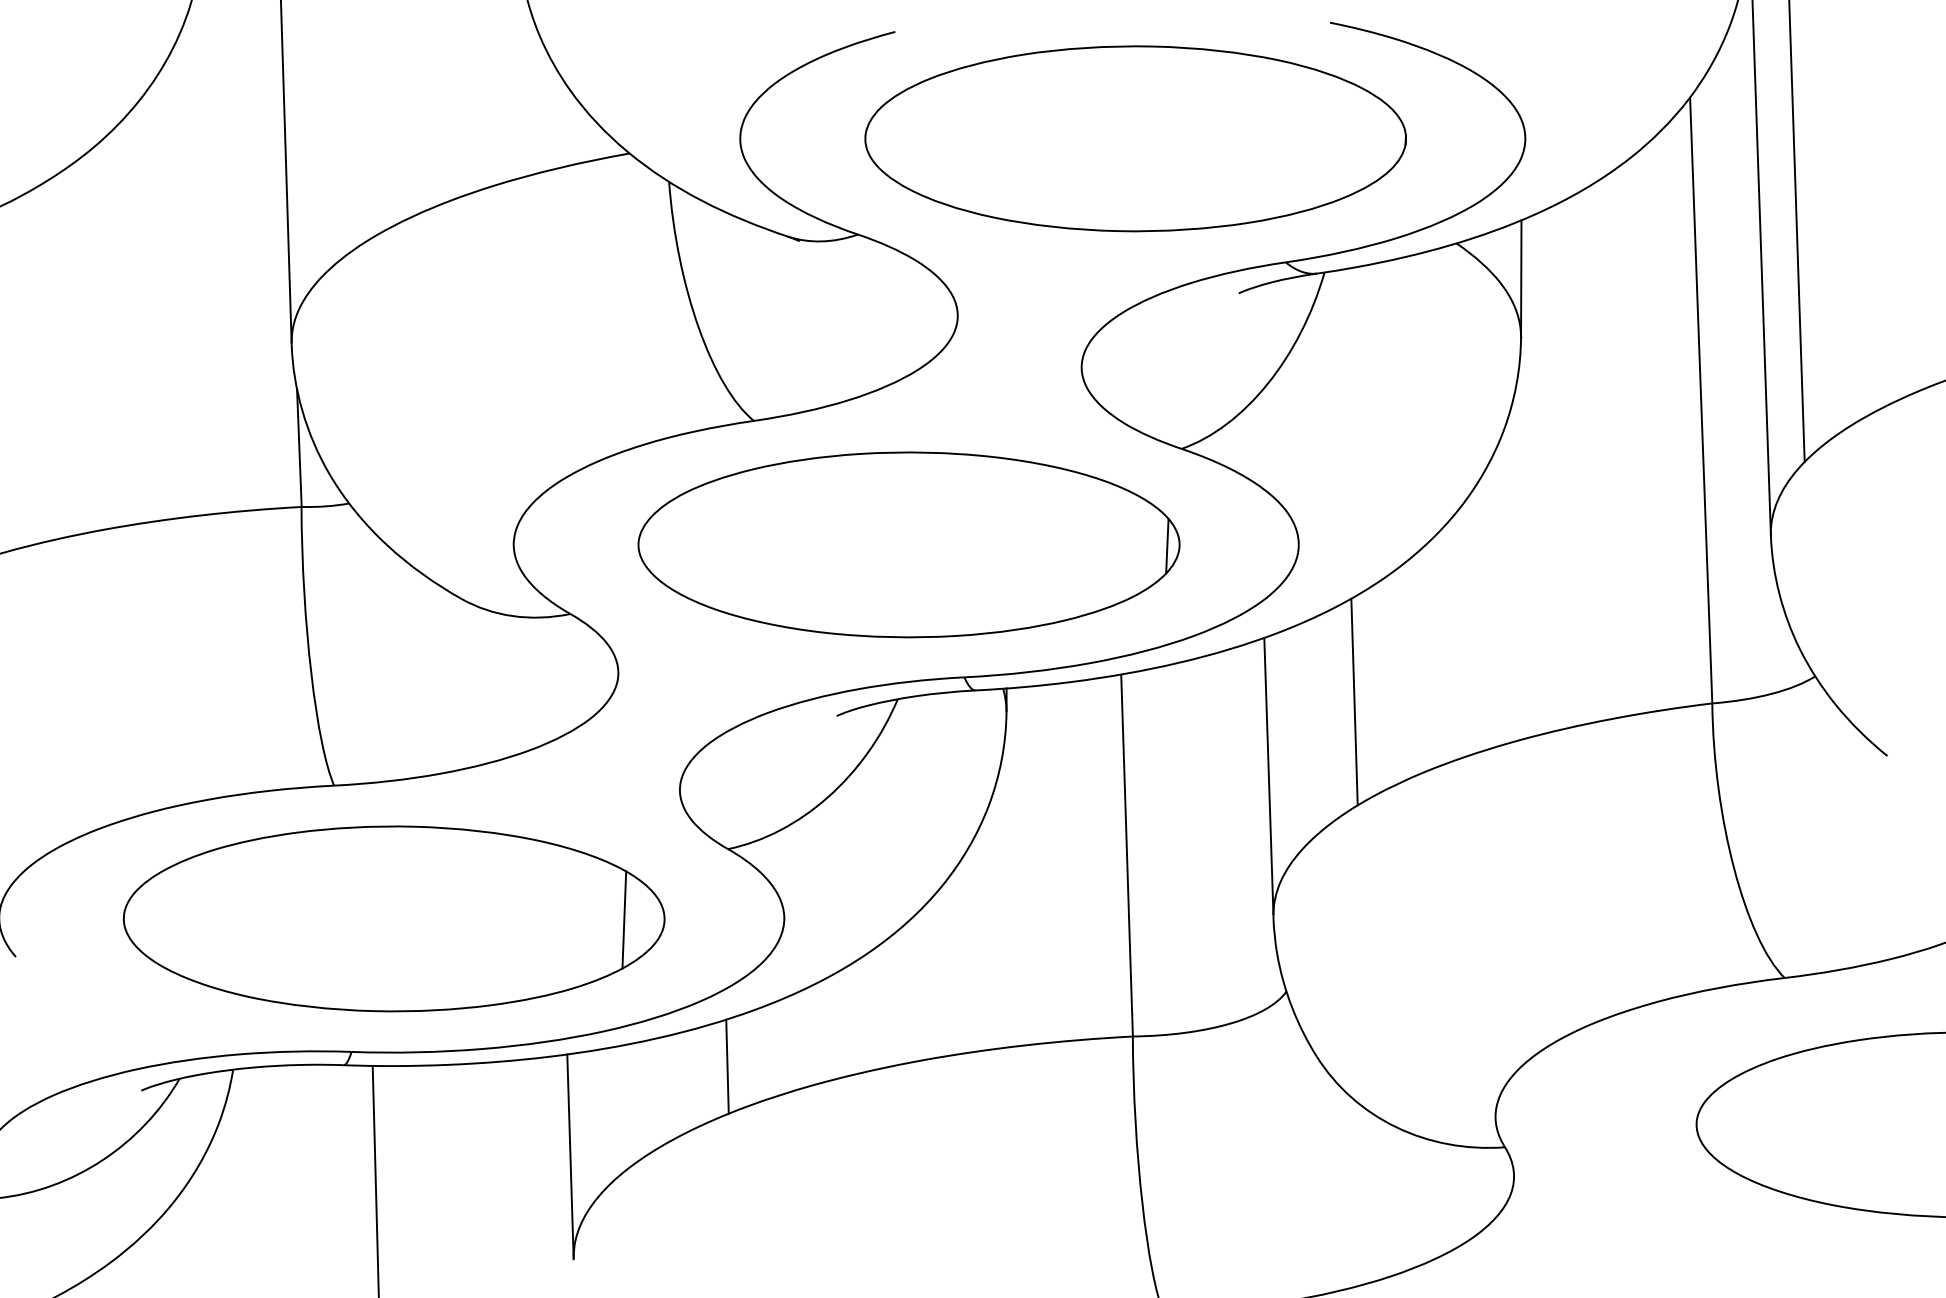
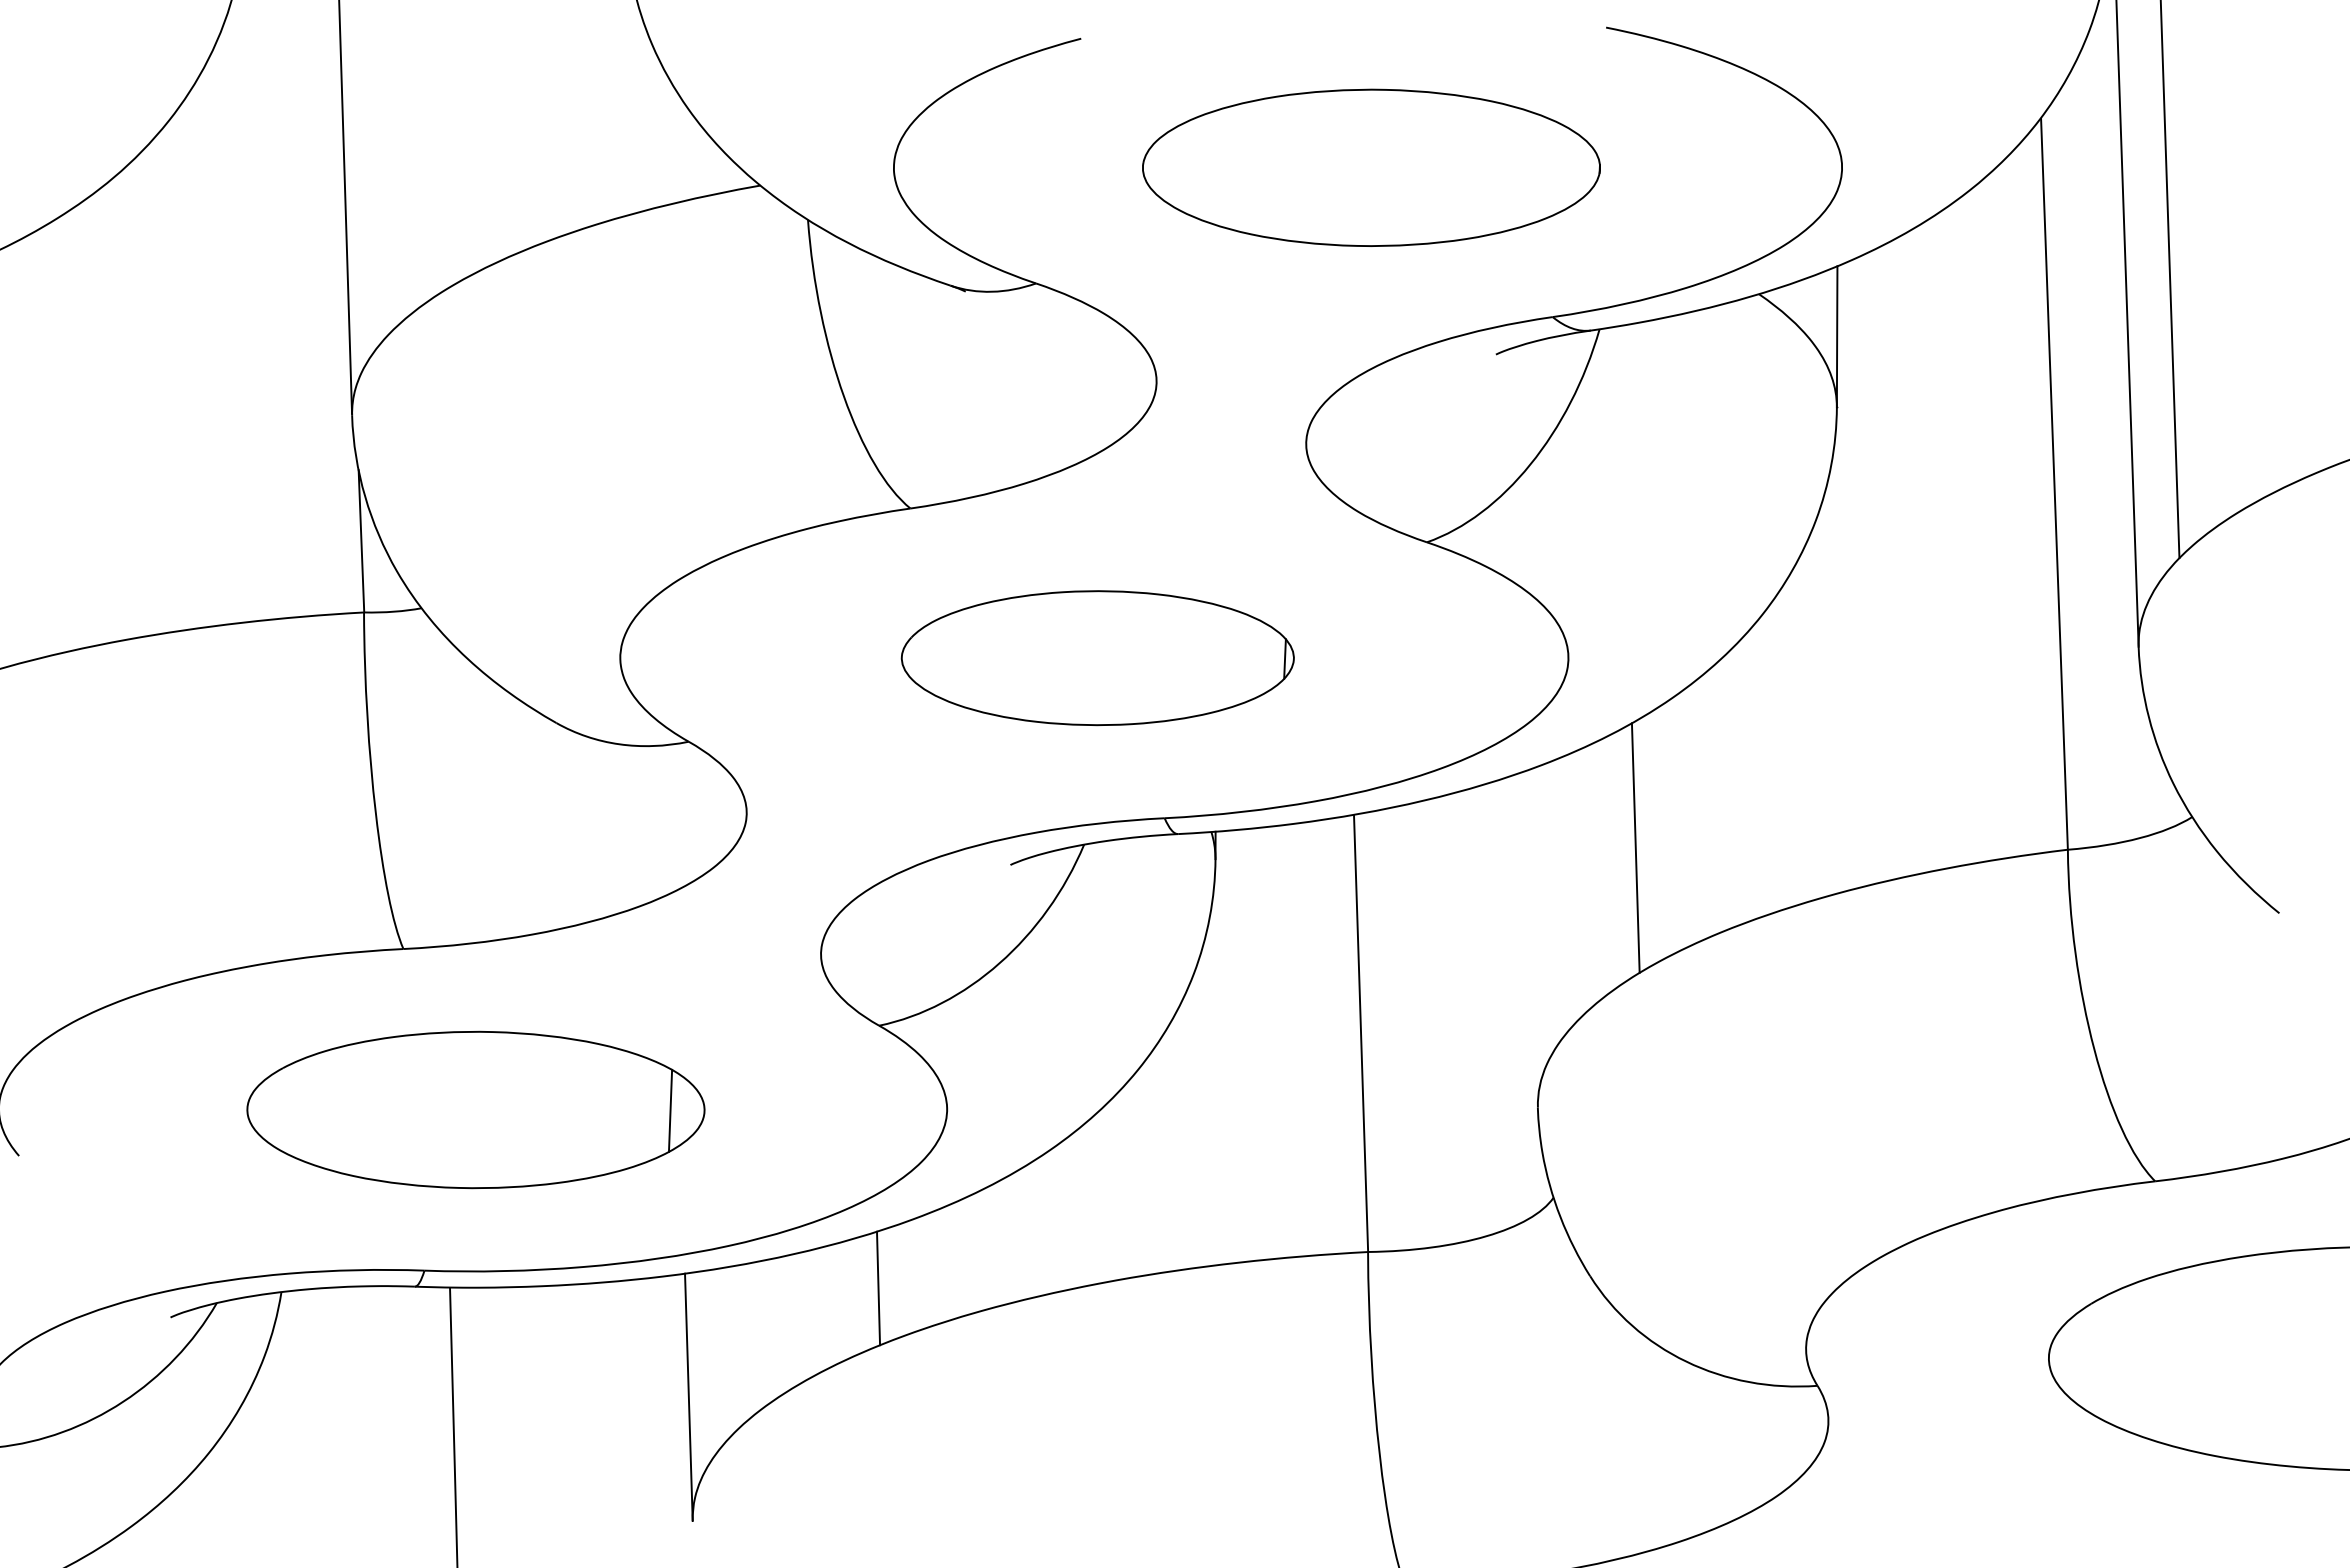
part: (1135, 138) -> (1371, 167), size x0.7
part: (908, 544) -> (1097, 657), size x0.6
line: (1268, 776) -> (1531, 937), removed
part: (393, 918) -> (475, 1109), size x0.7

